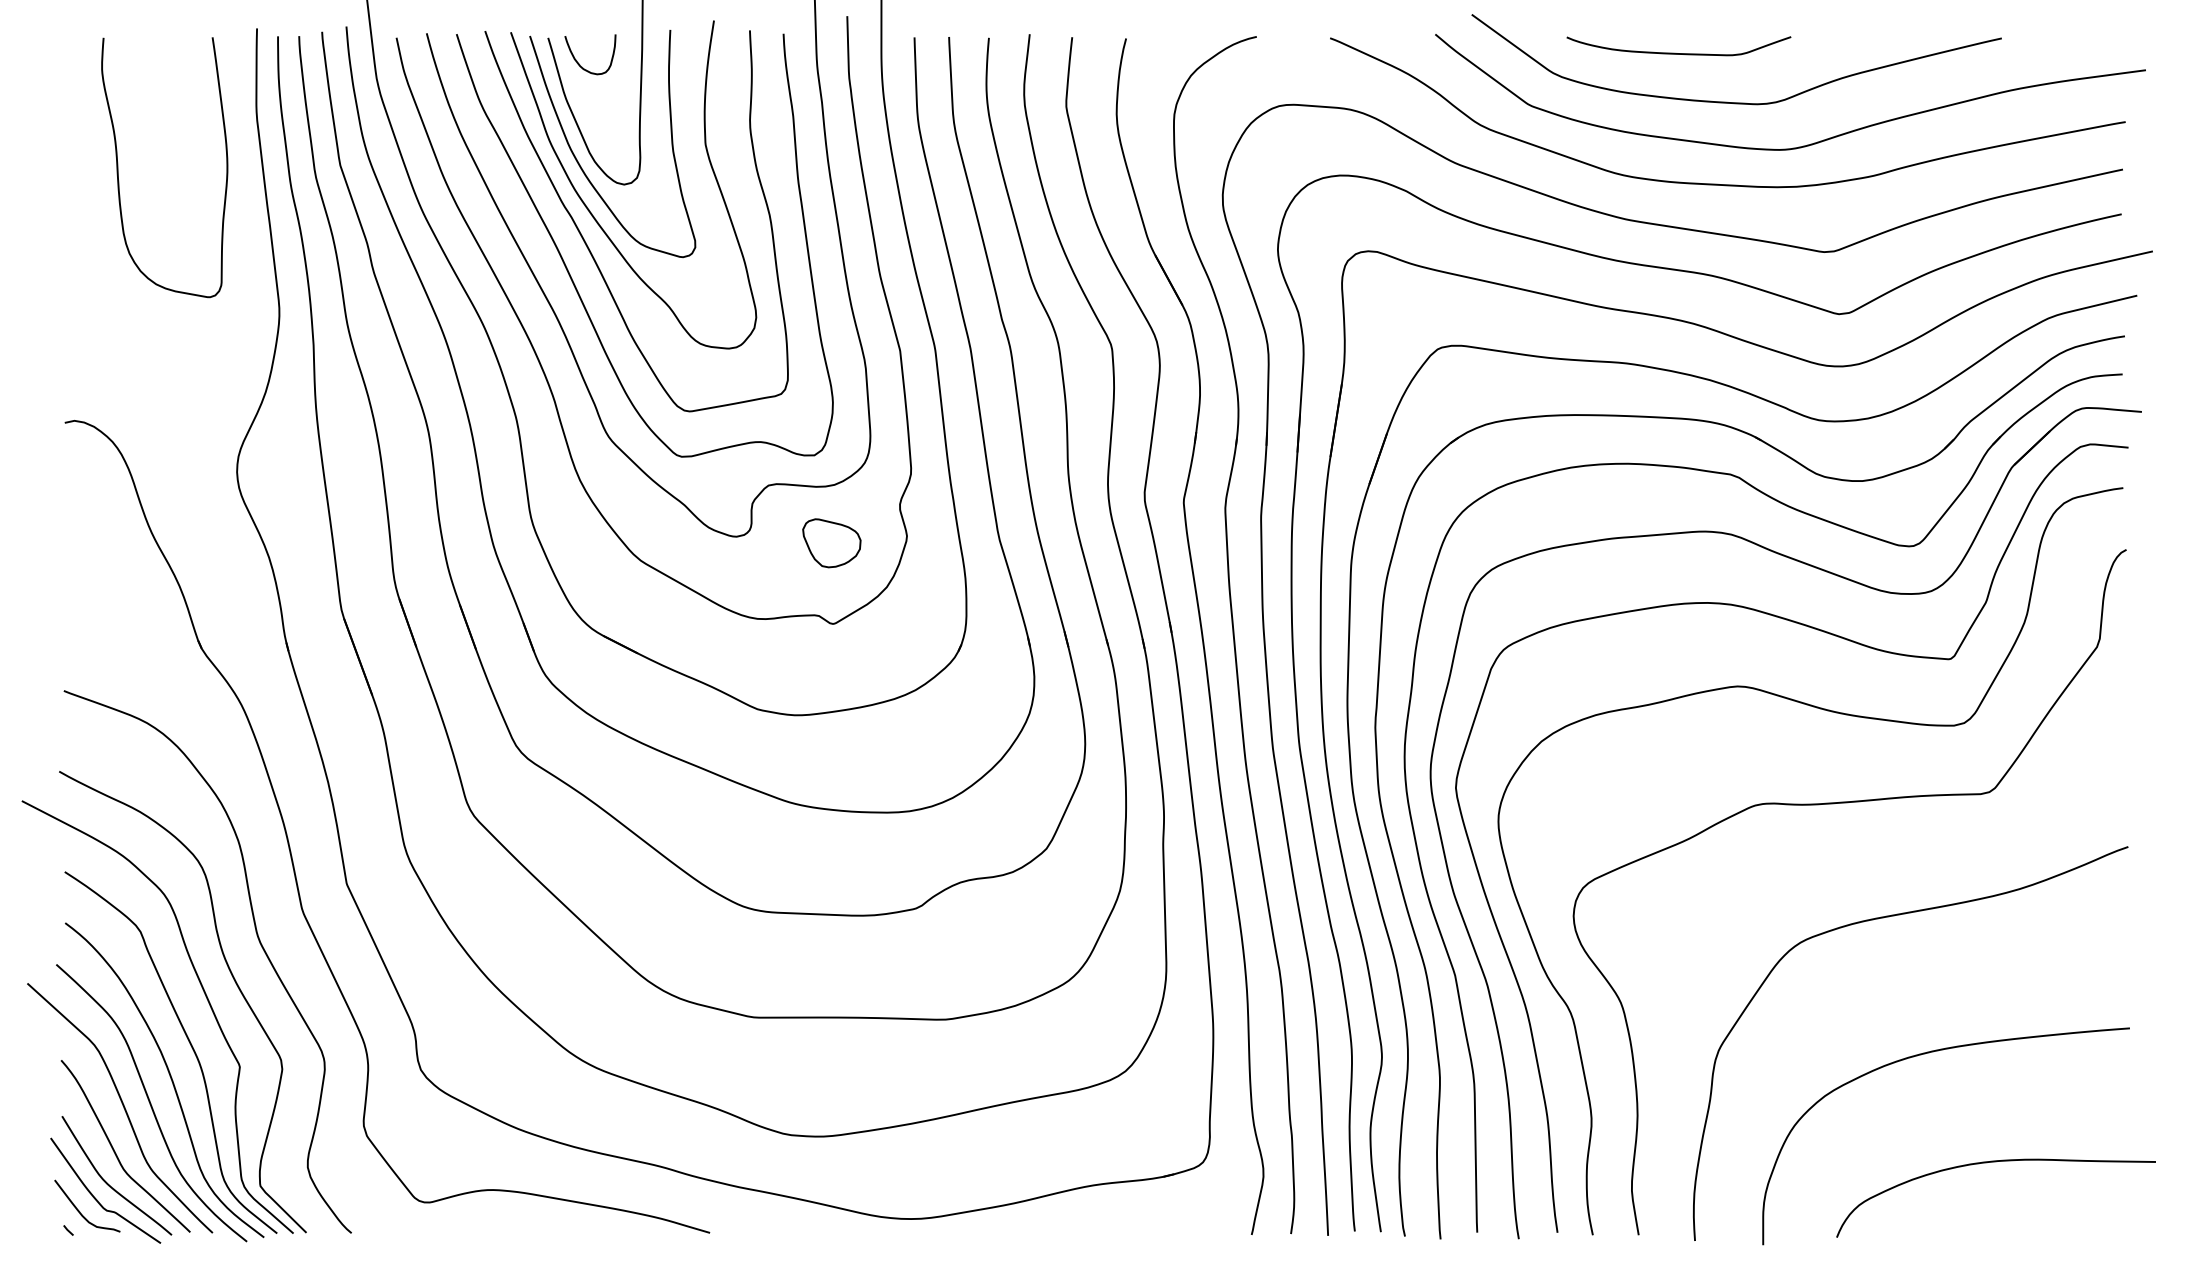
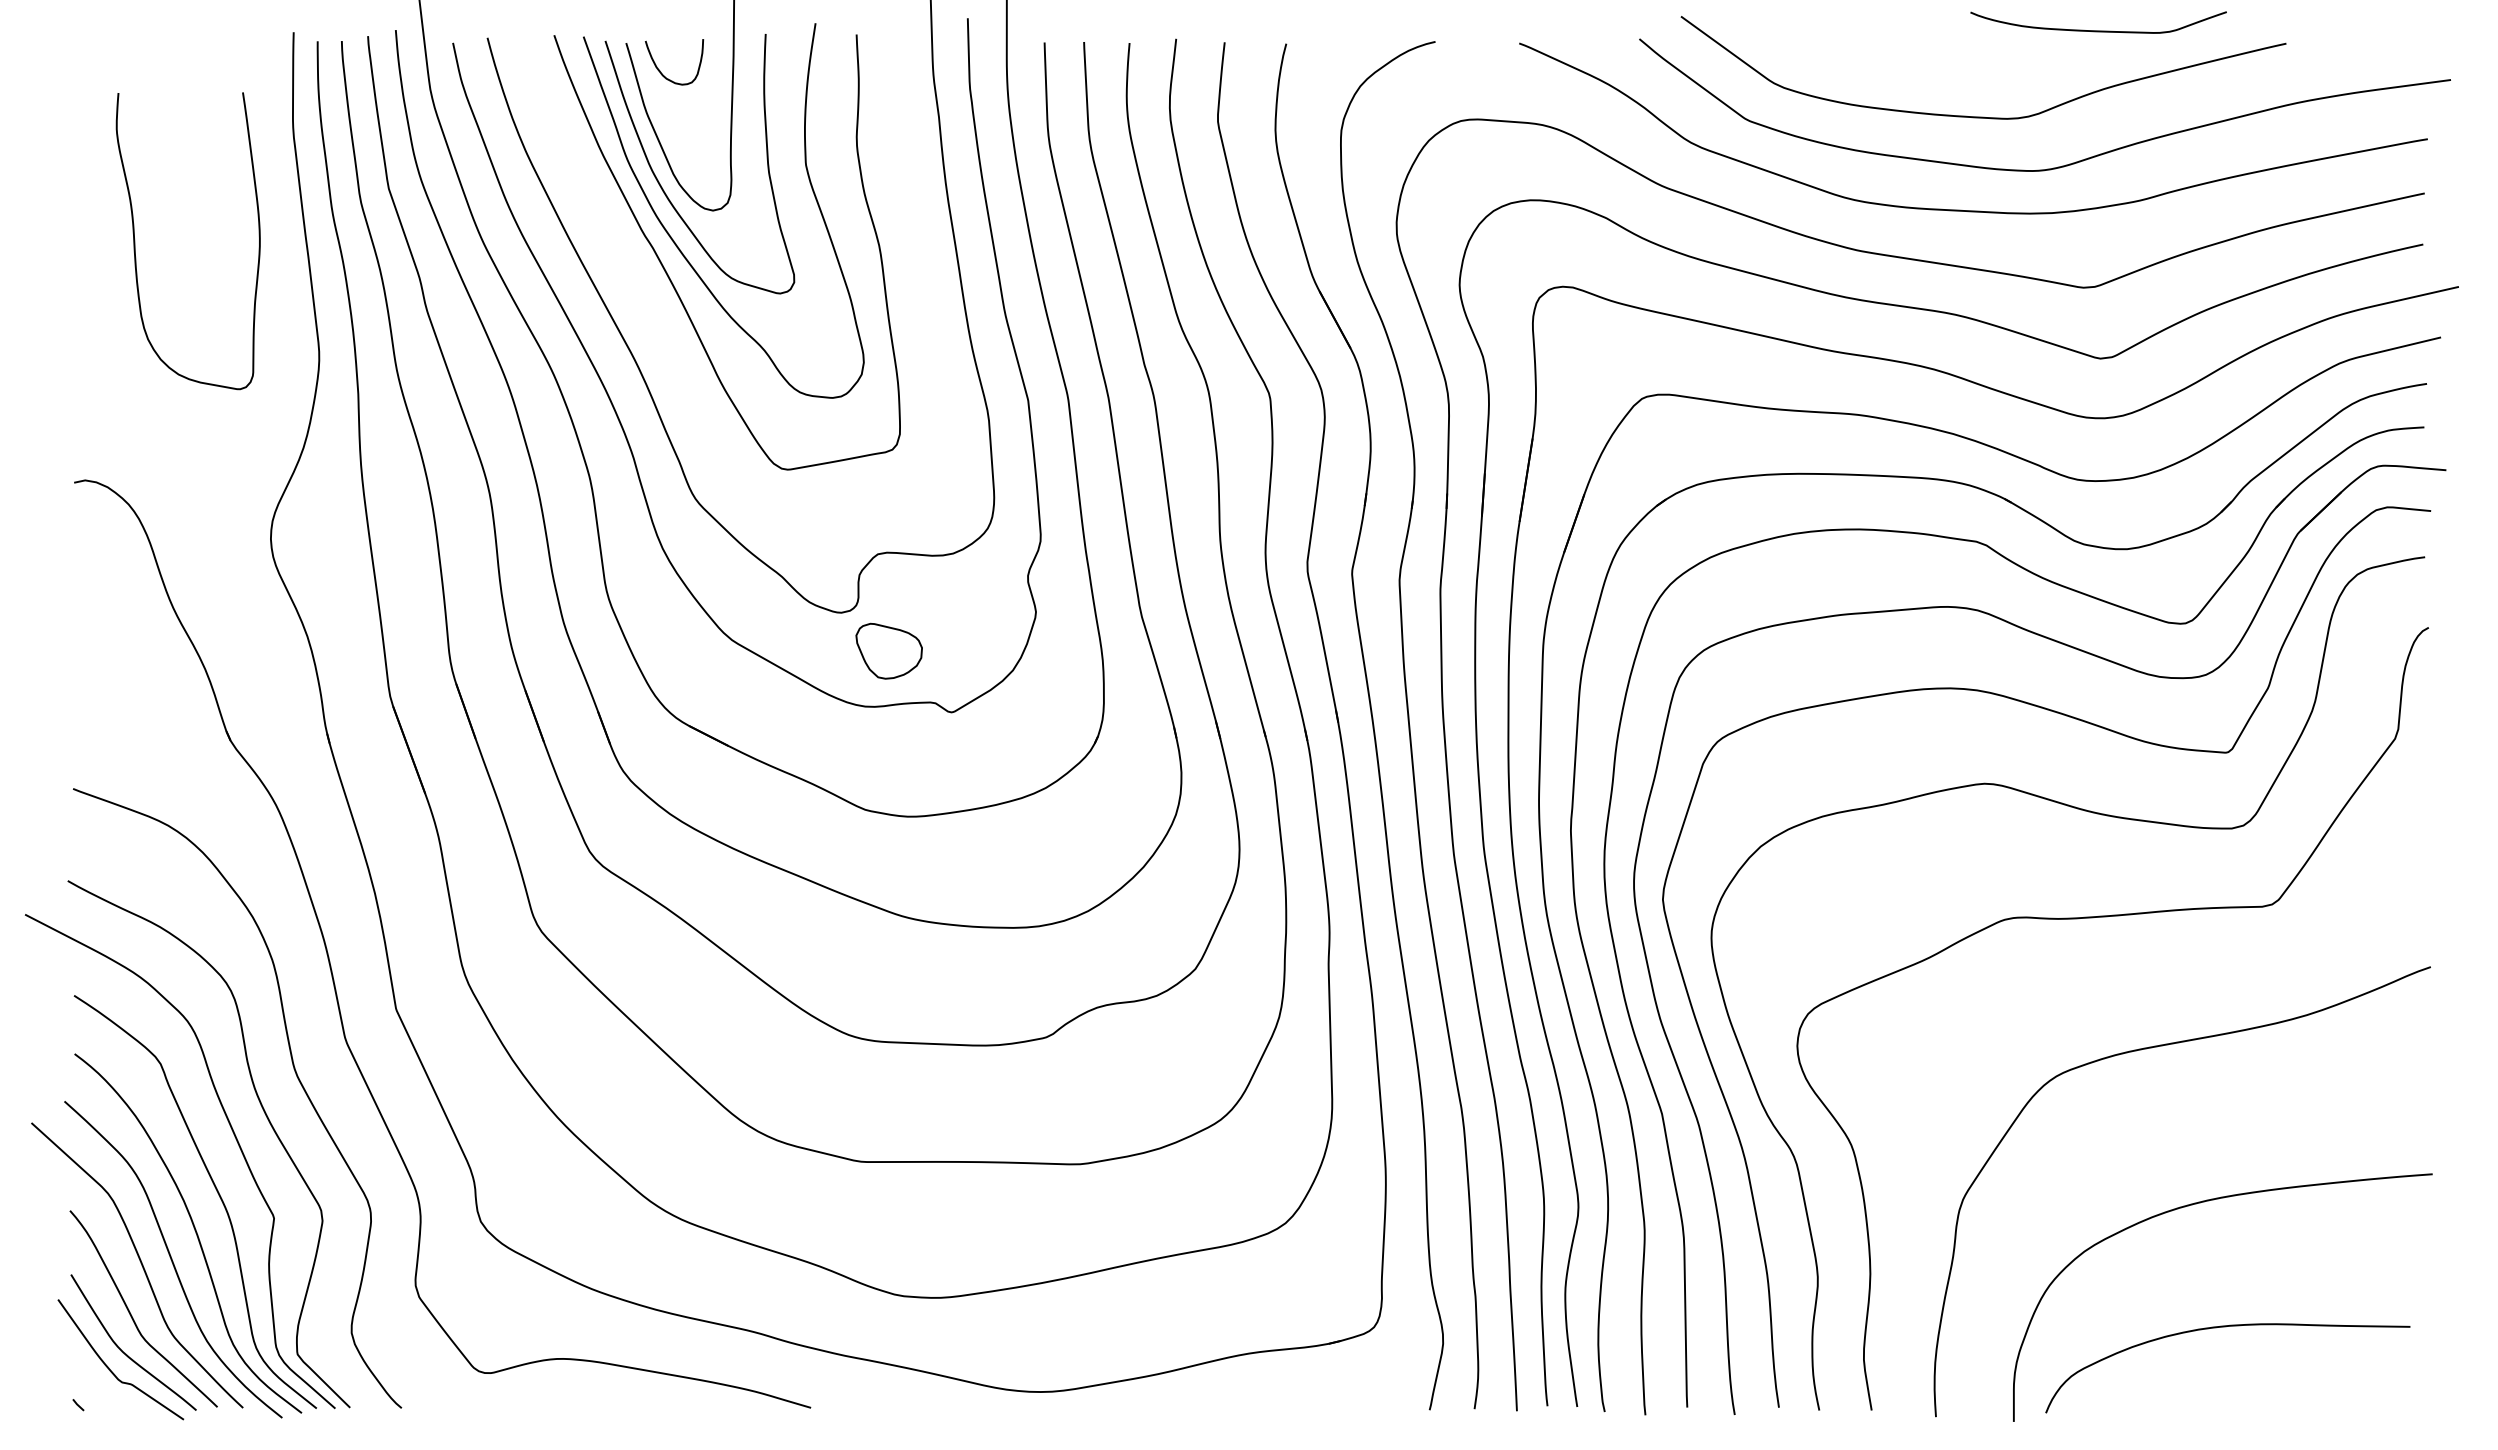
curve: (1678, 53) -> (2098, 30), moved
curve: (118, 167) -> (135, 241), moved
curve: (571, 275) -> (652, 314), removed
part: (831, 542) -> (888, 650), moved
curve: (1994, 1162) -> (2226, 1327), moved
curve: (80, 1212) -> (92, 1384), removed

